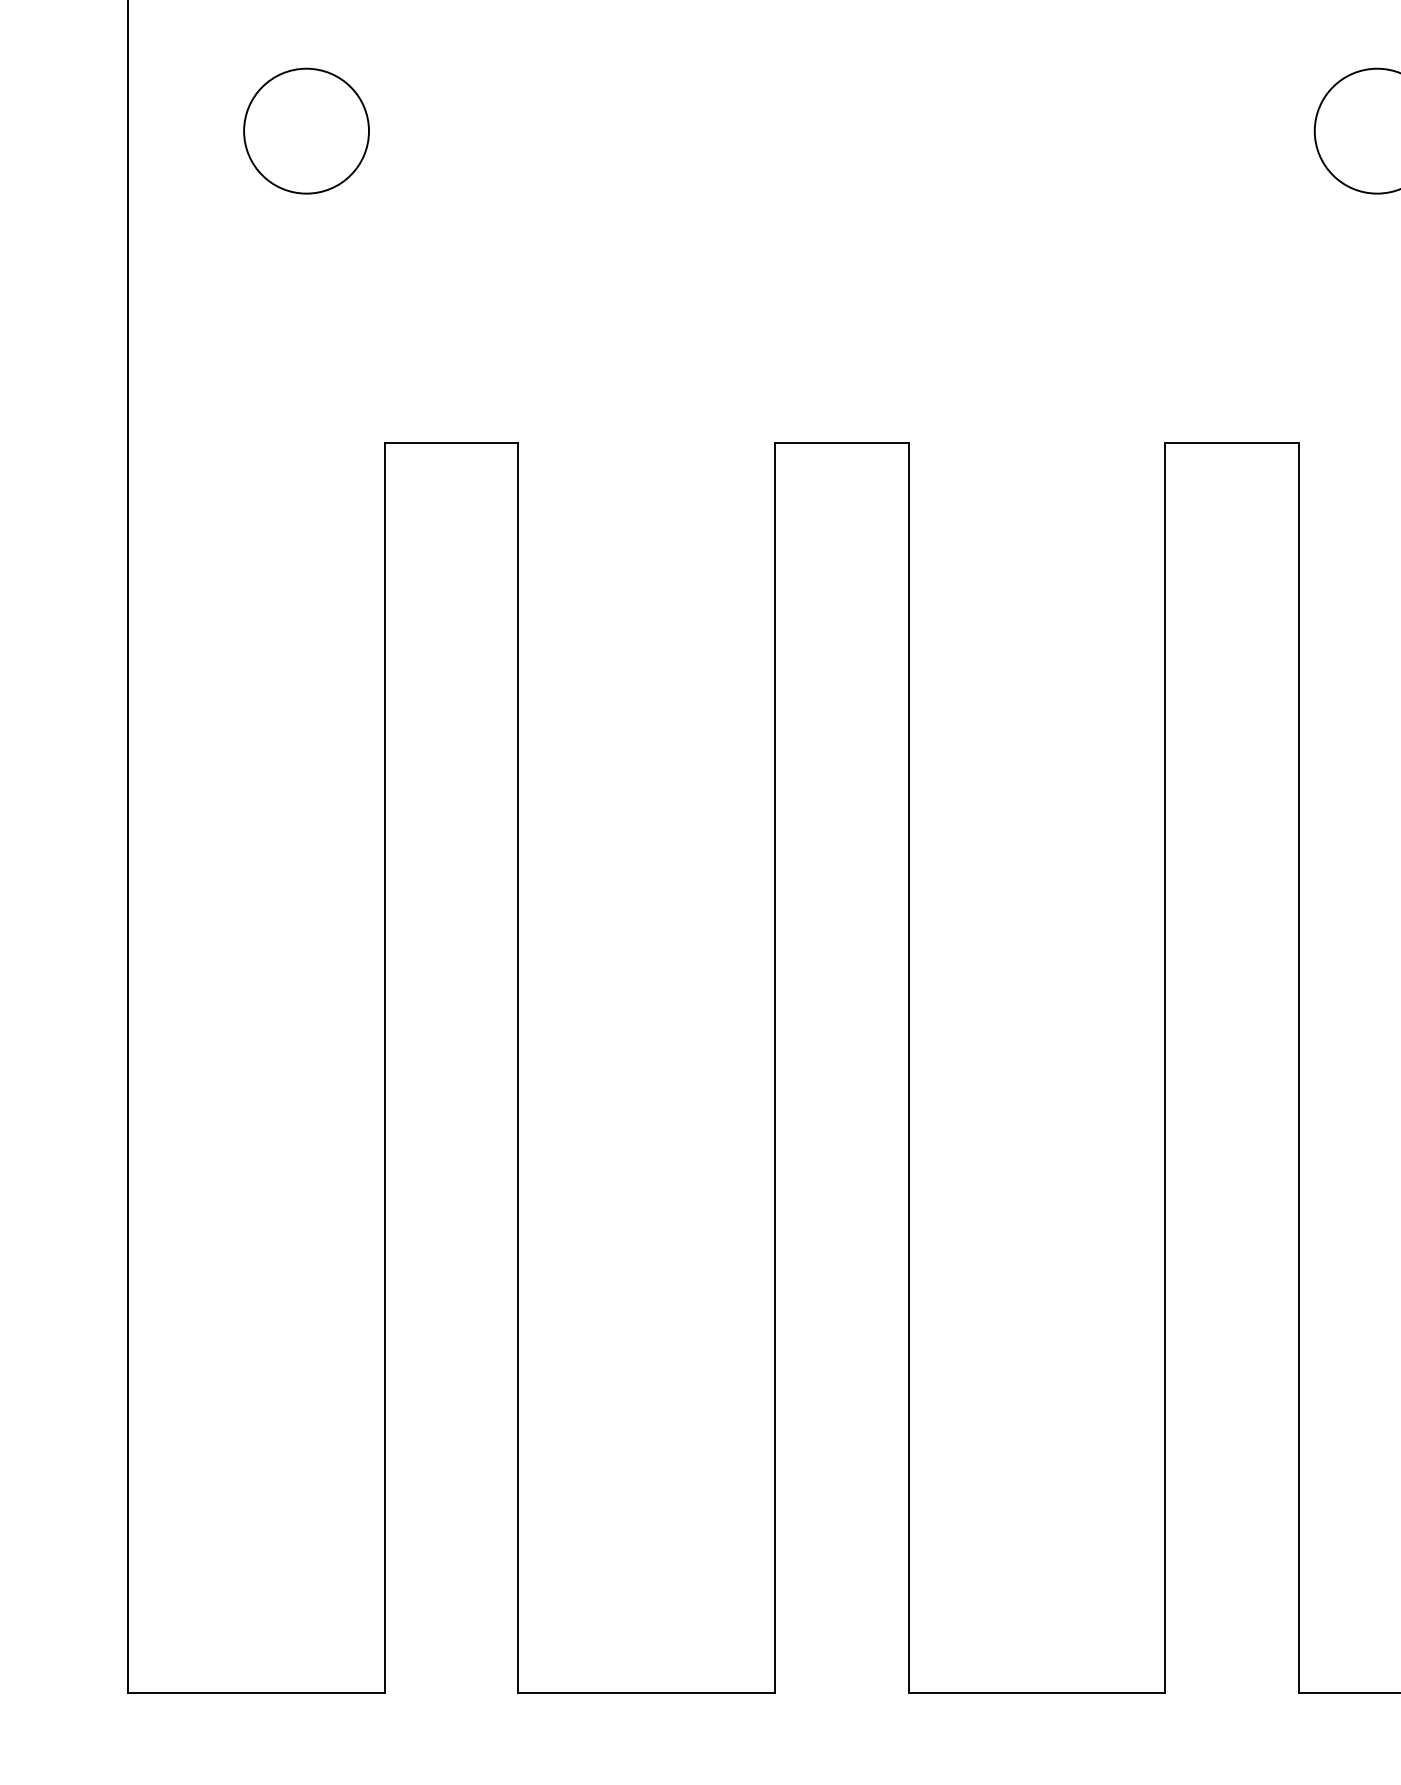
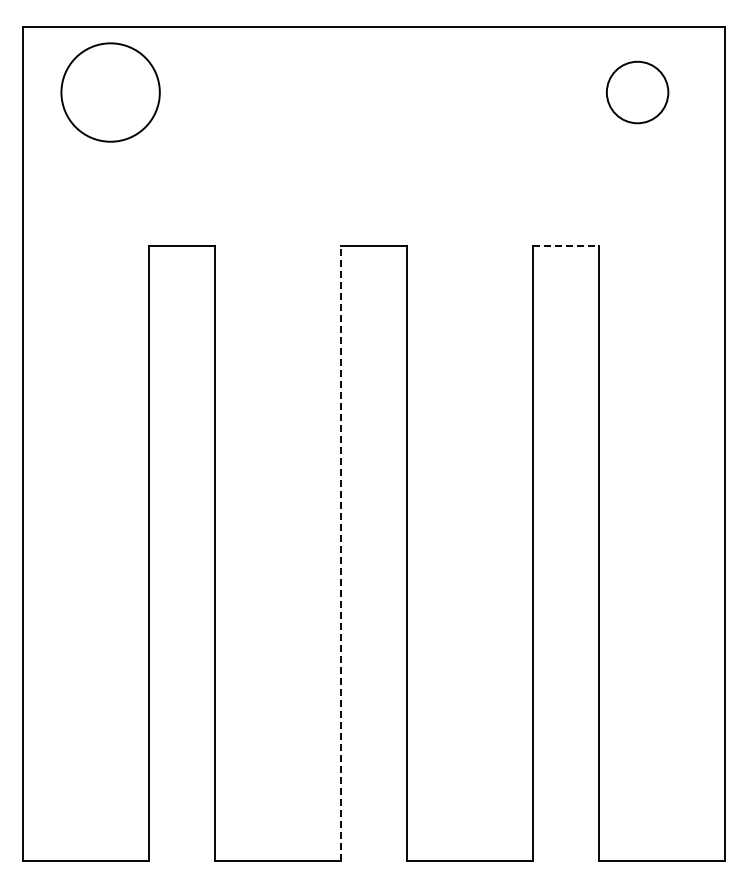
circle: (304, 131) -> (109, 92), size x1.6
line: (1232, 443) -> (566, 246), solid -> dashed
line: (775, 1067) -> (341, 553), solid -> dashed

